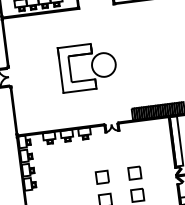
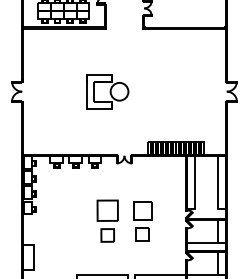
part: (88, 66) -> (107, 91), size x0.7
part: (134, 173) -> (142, 210), size x1.4
part: (102, 177) -> (107, 210), size x1.6

